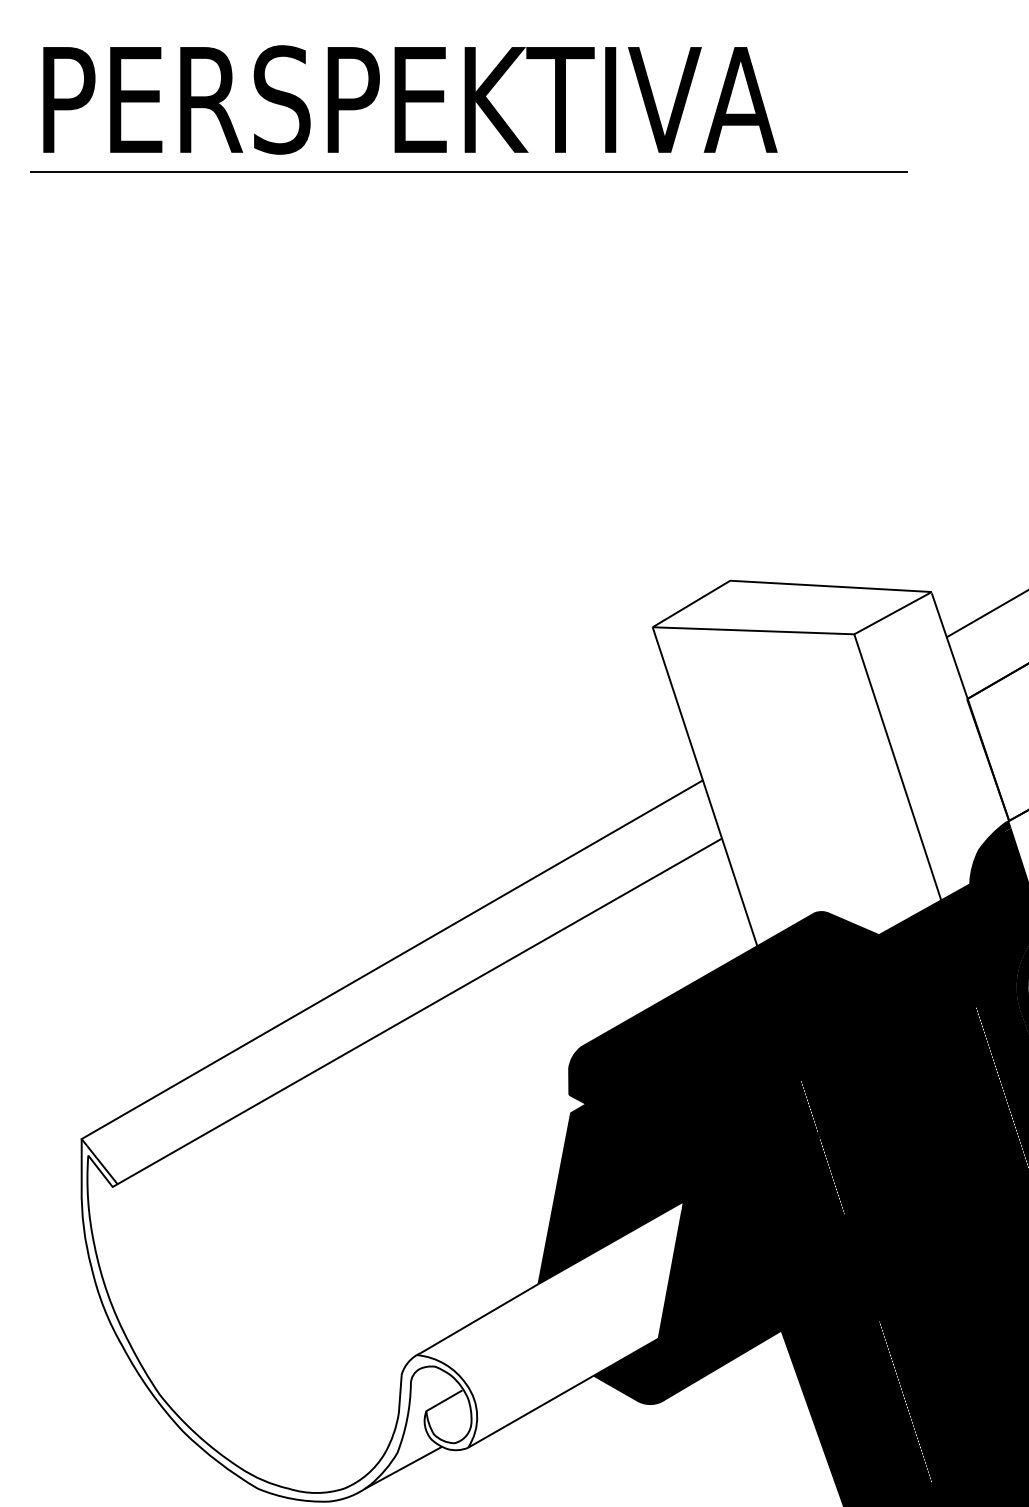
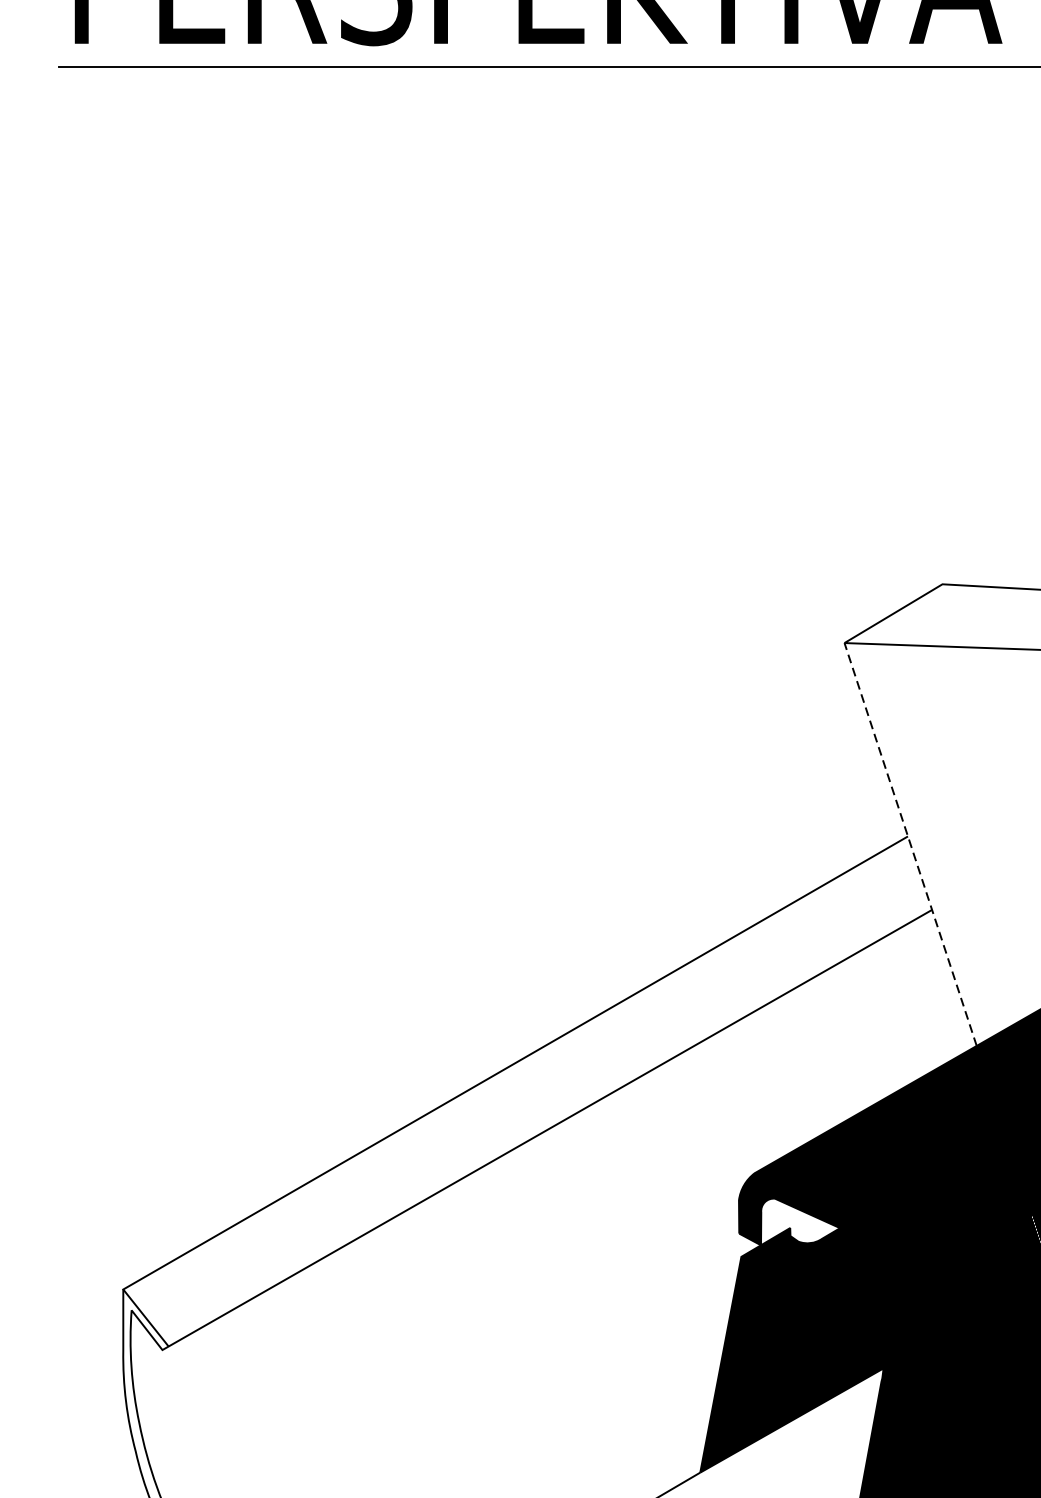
line: (705, 786) -> (911, 844), solid -> dashed
fill: (617, 1085) -> (800, 1221), removed

